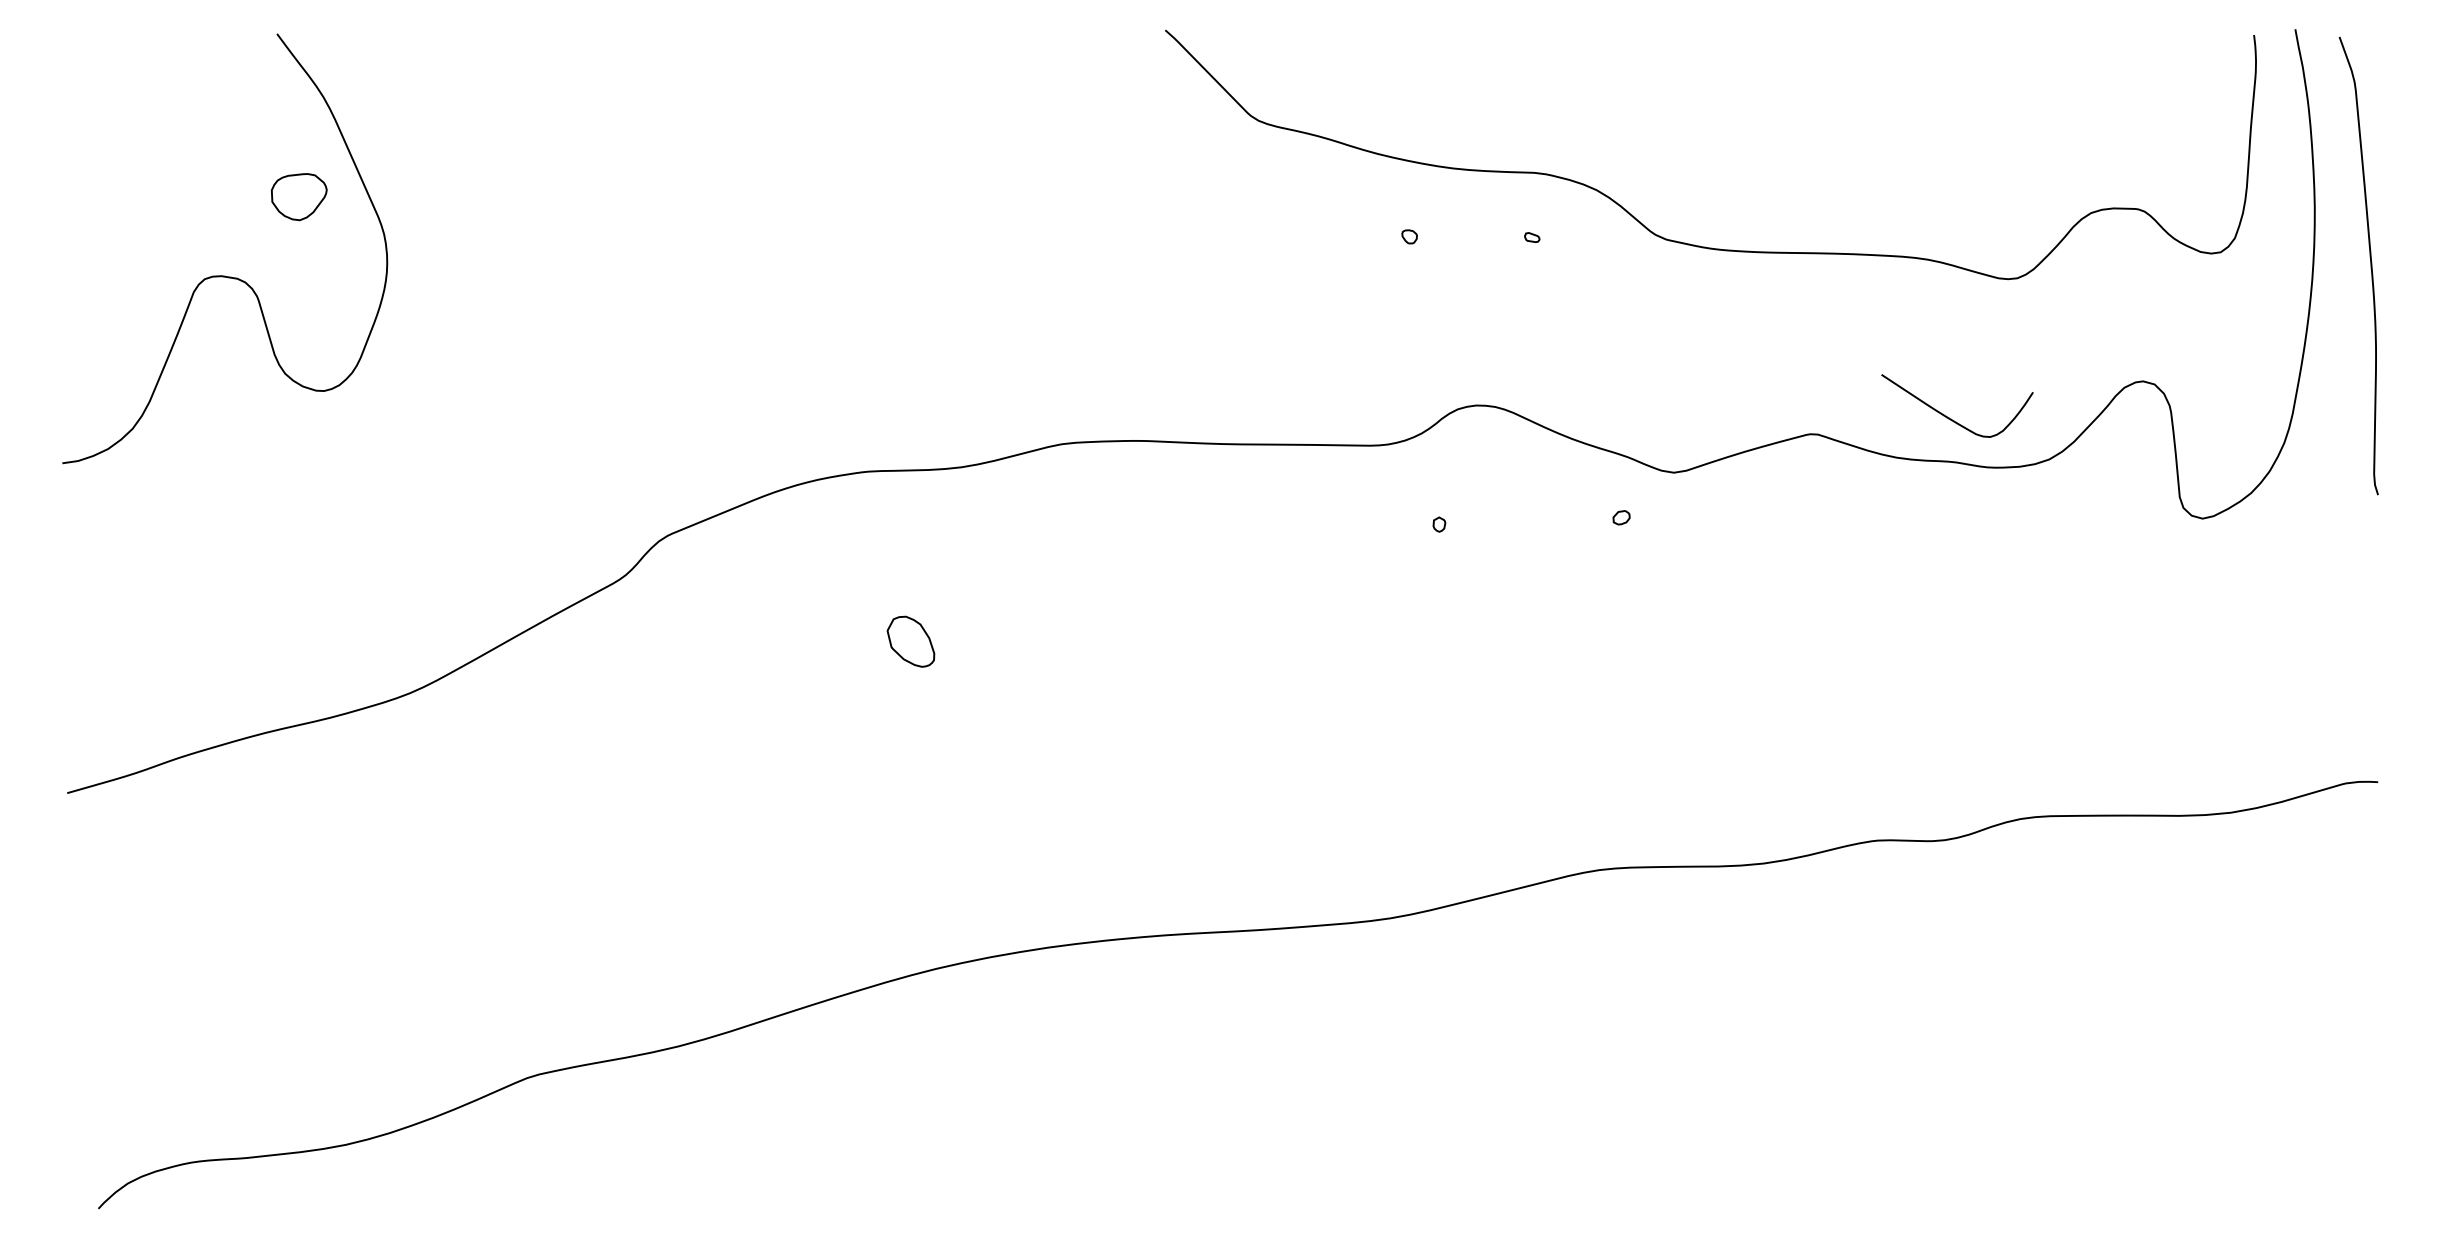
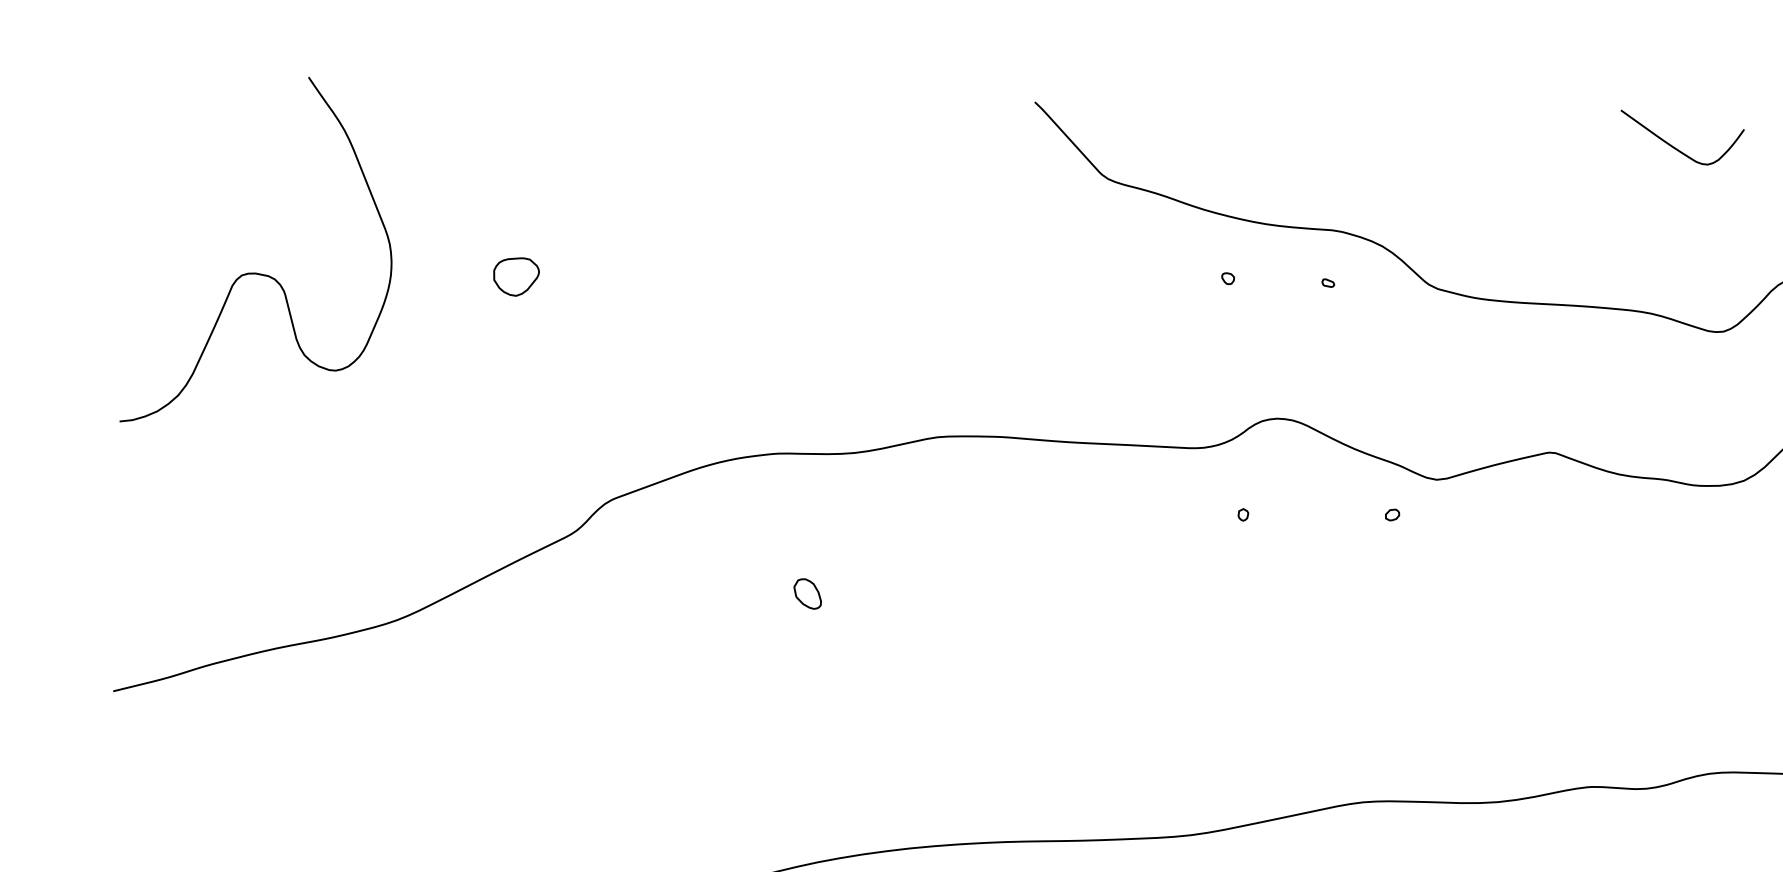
part: (298, 197) -> (515, 277), moved
curve: (1951, 418) -> (1676, 148), moved
part: (910, 641) -> (807, 593), size x0.71

